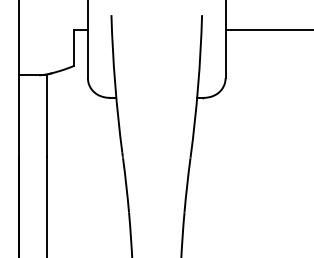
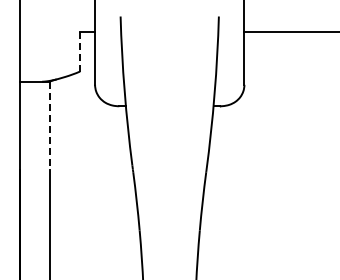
line: (74, 47) -> (80, 51), solid -> dashed
line: (46, 116) -> (50, 126), solid -> dashed

